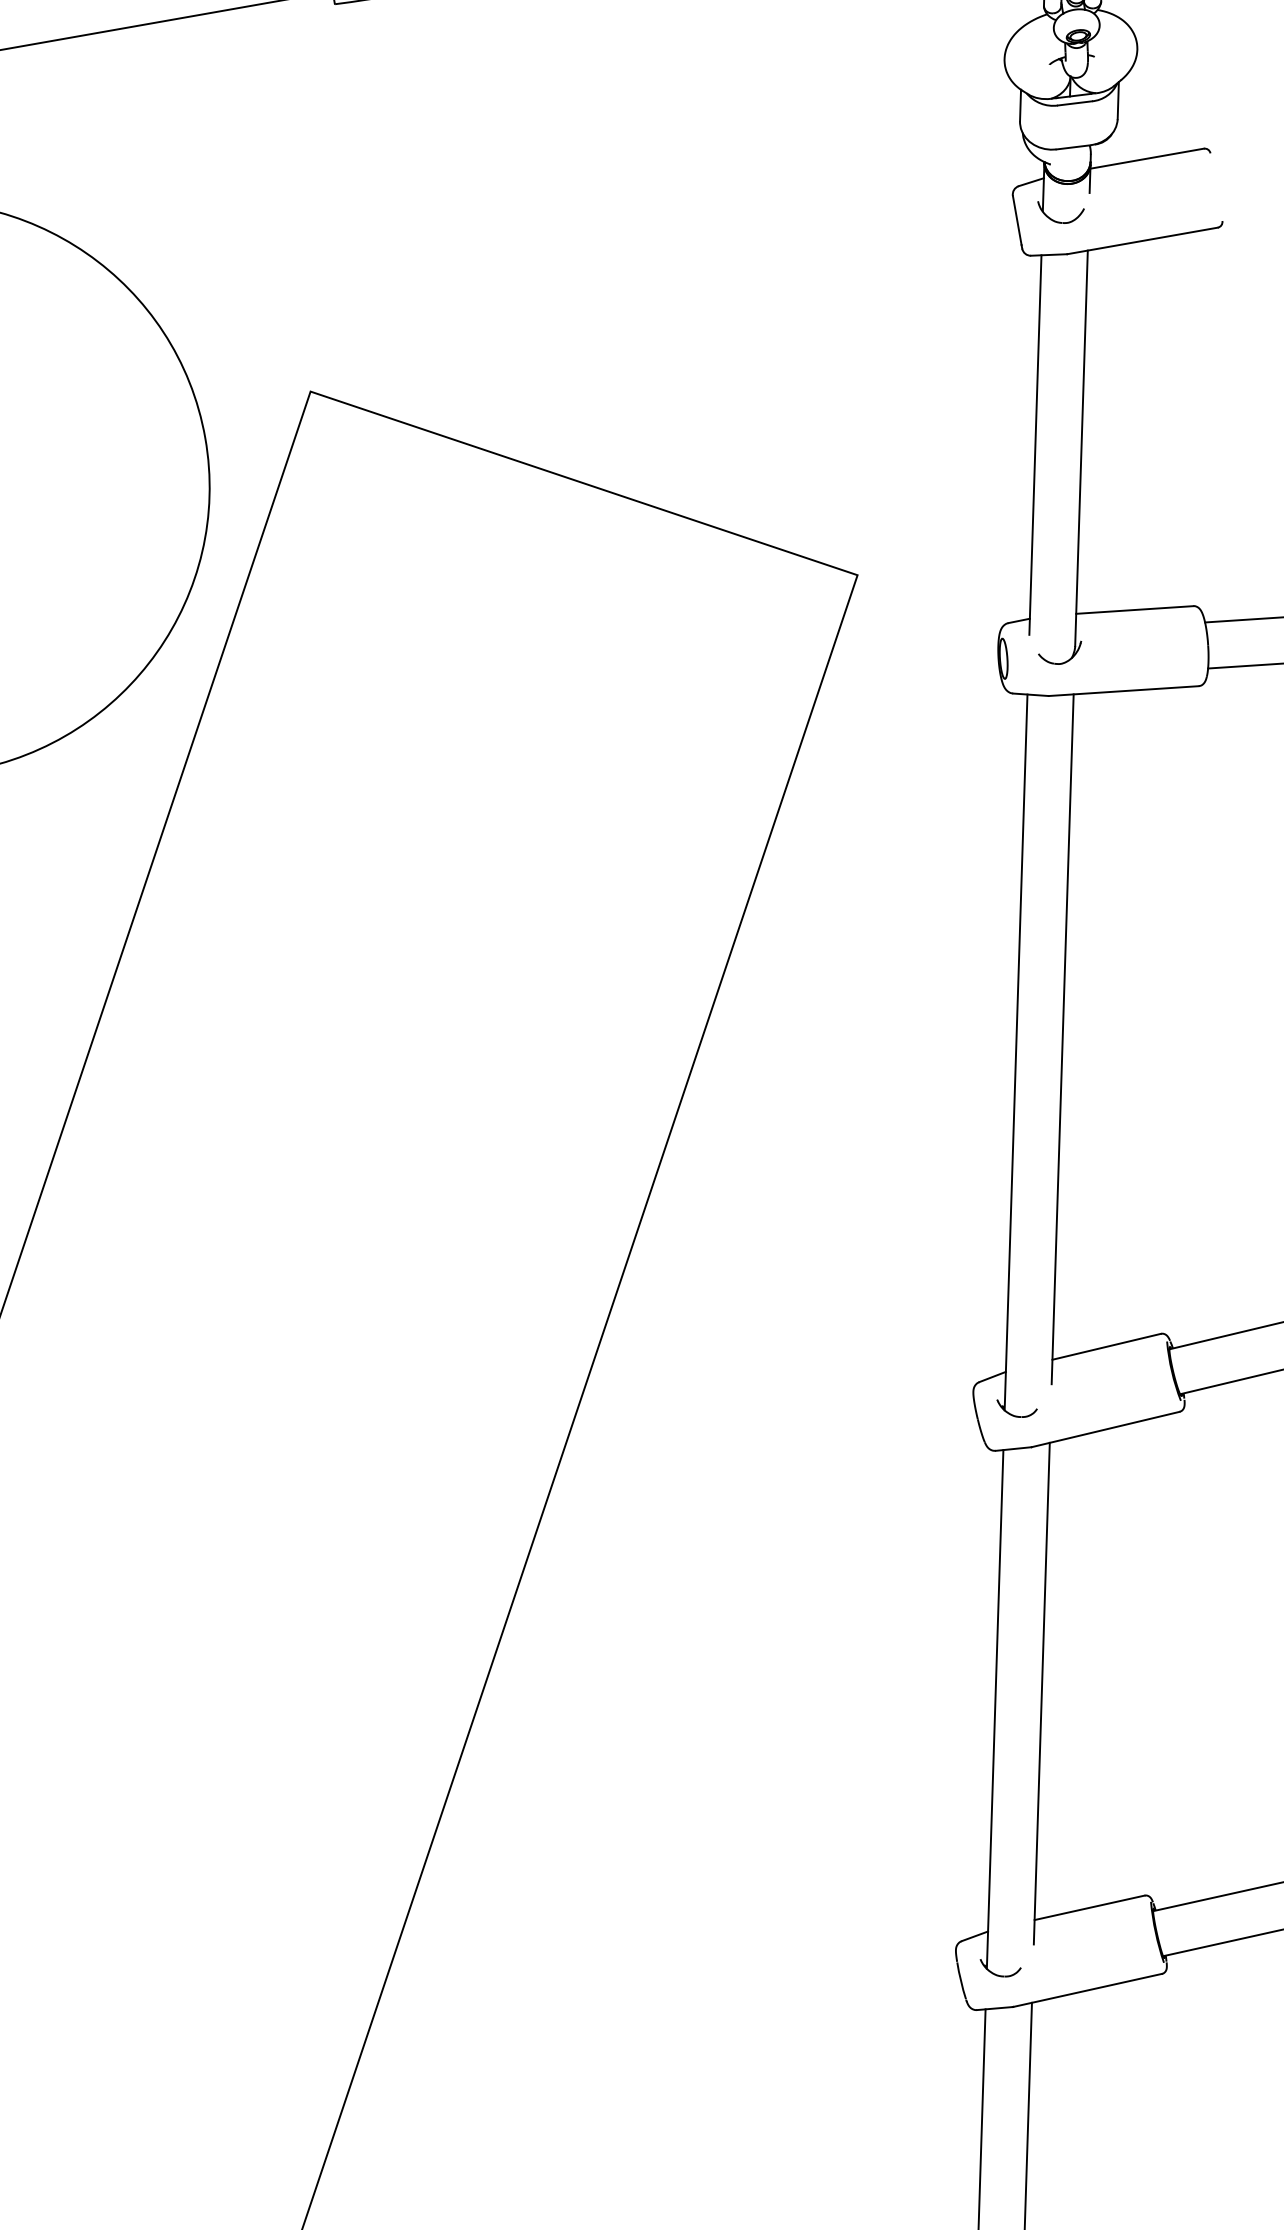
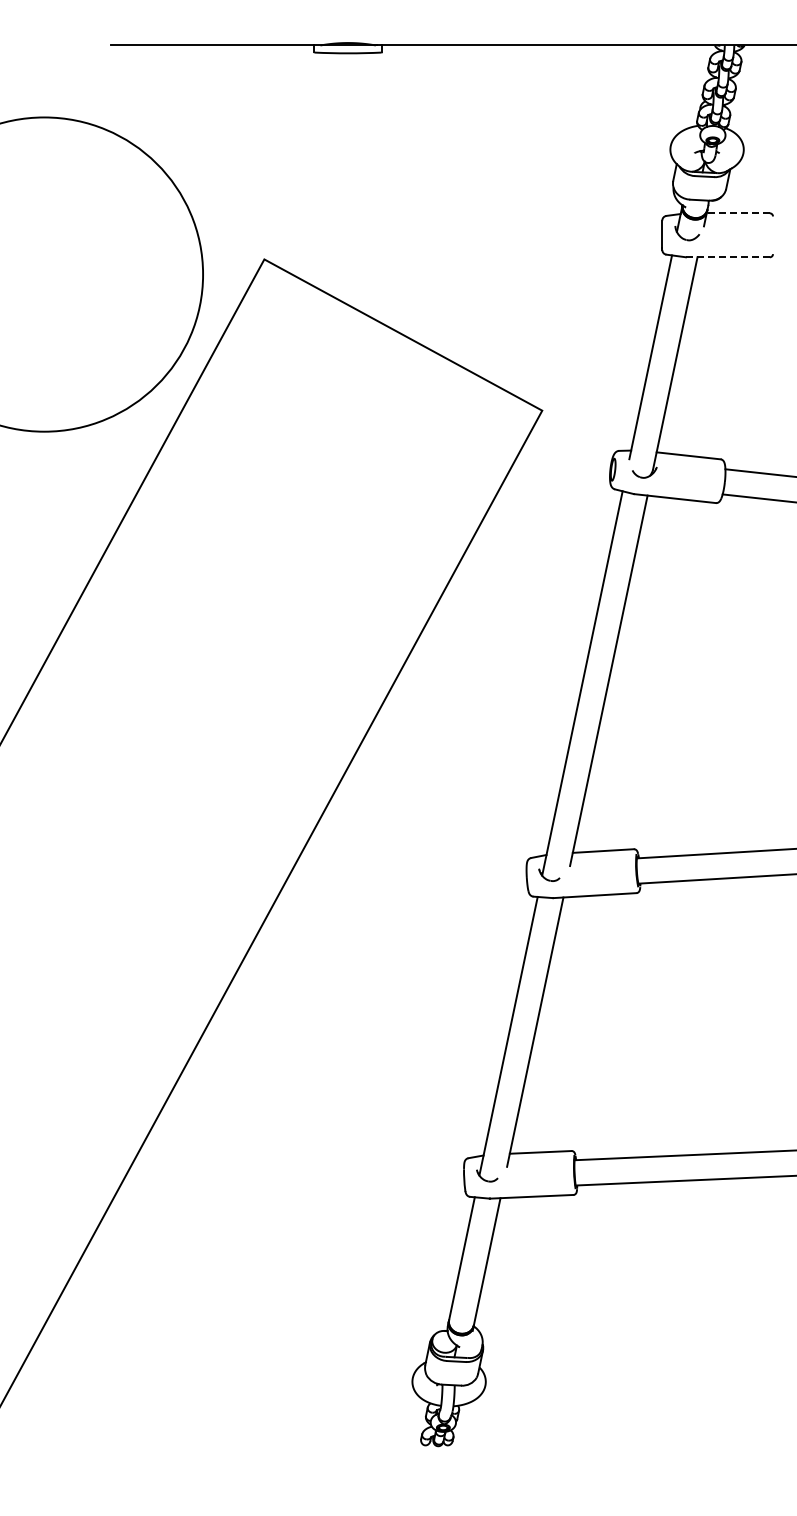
line: (1147, 158) -> (738, 213), solid -> dashed
line: (1141, 241) -> (727, 257), solid -> dashed

